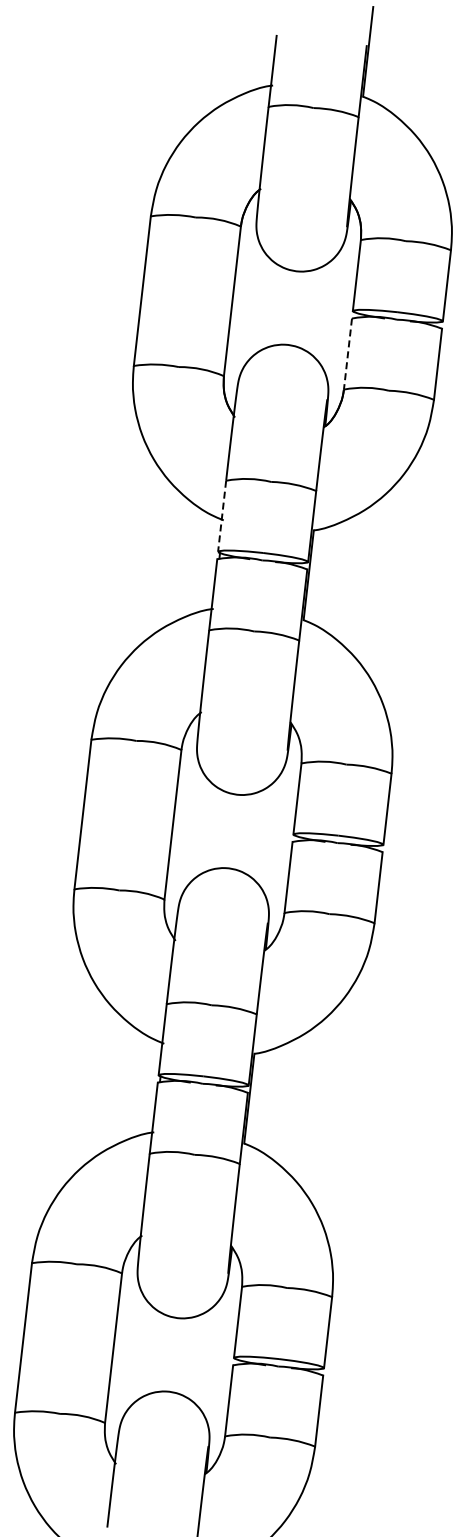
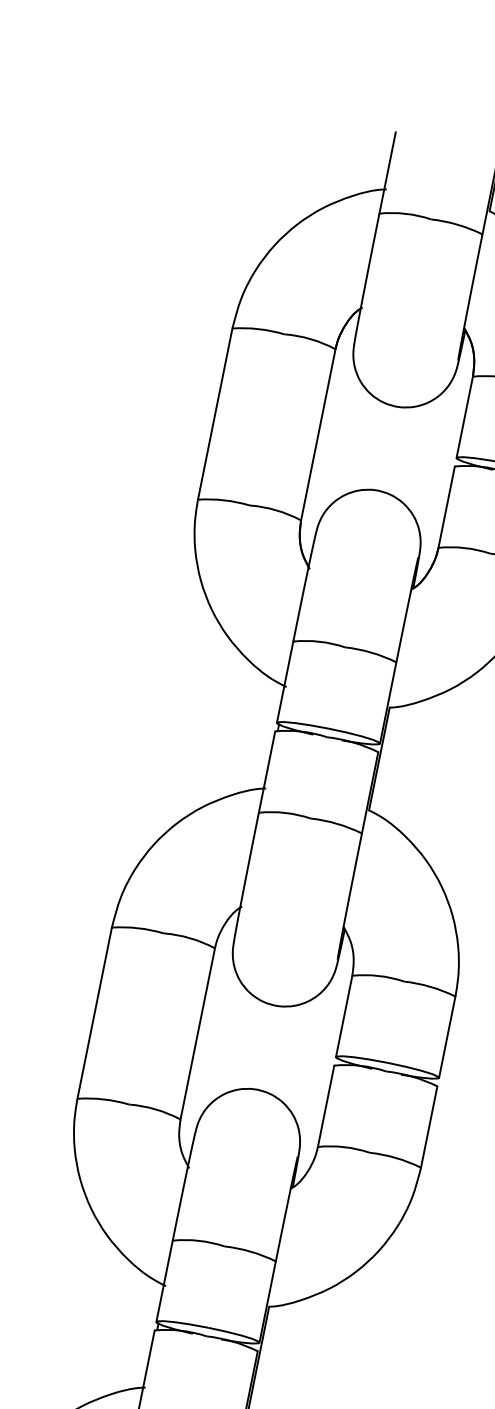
line: (347, 354) -> (446, 507), dashed -> solid
line: (222, 516) -> (285, 682), dashed -> solid

